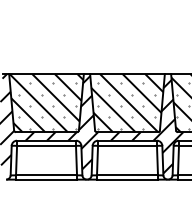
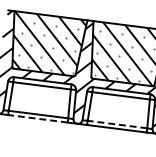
line: (127, 175) -> (117, 124), solid -> dashed
line: (46, 179) -> (37, 118), solid -> dashed

